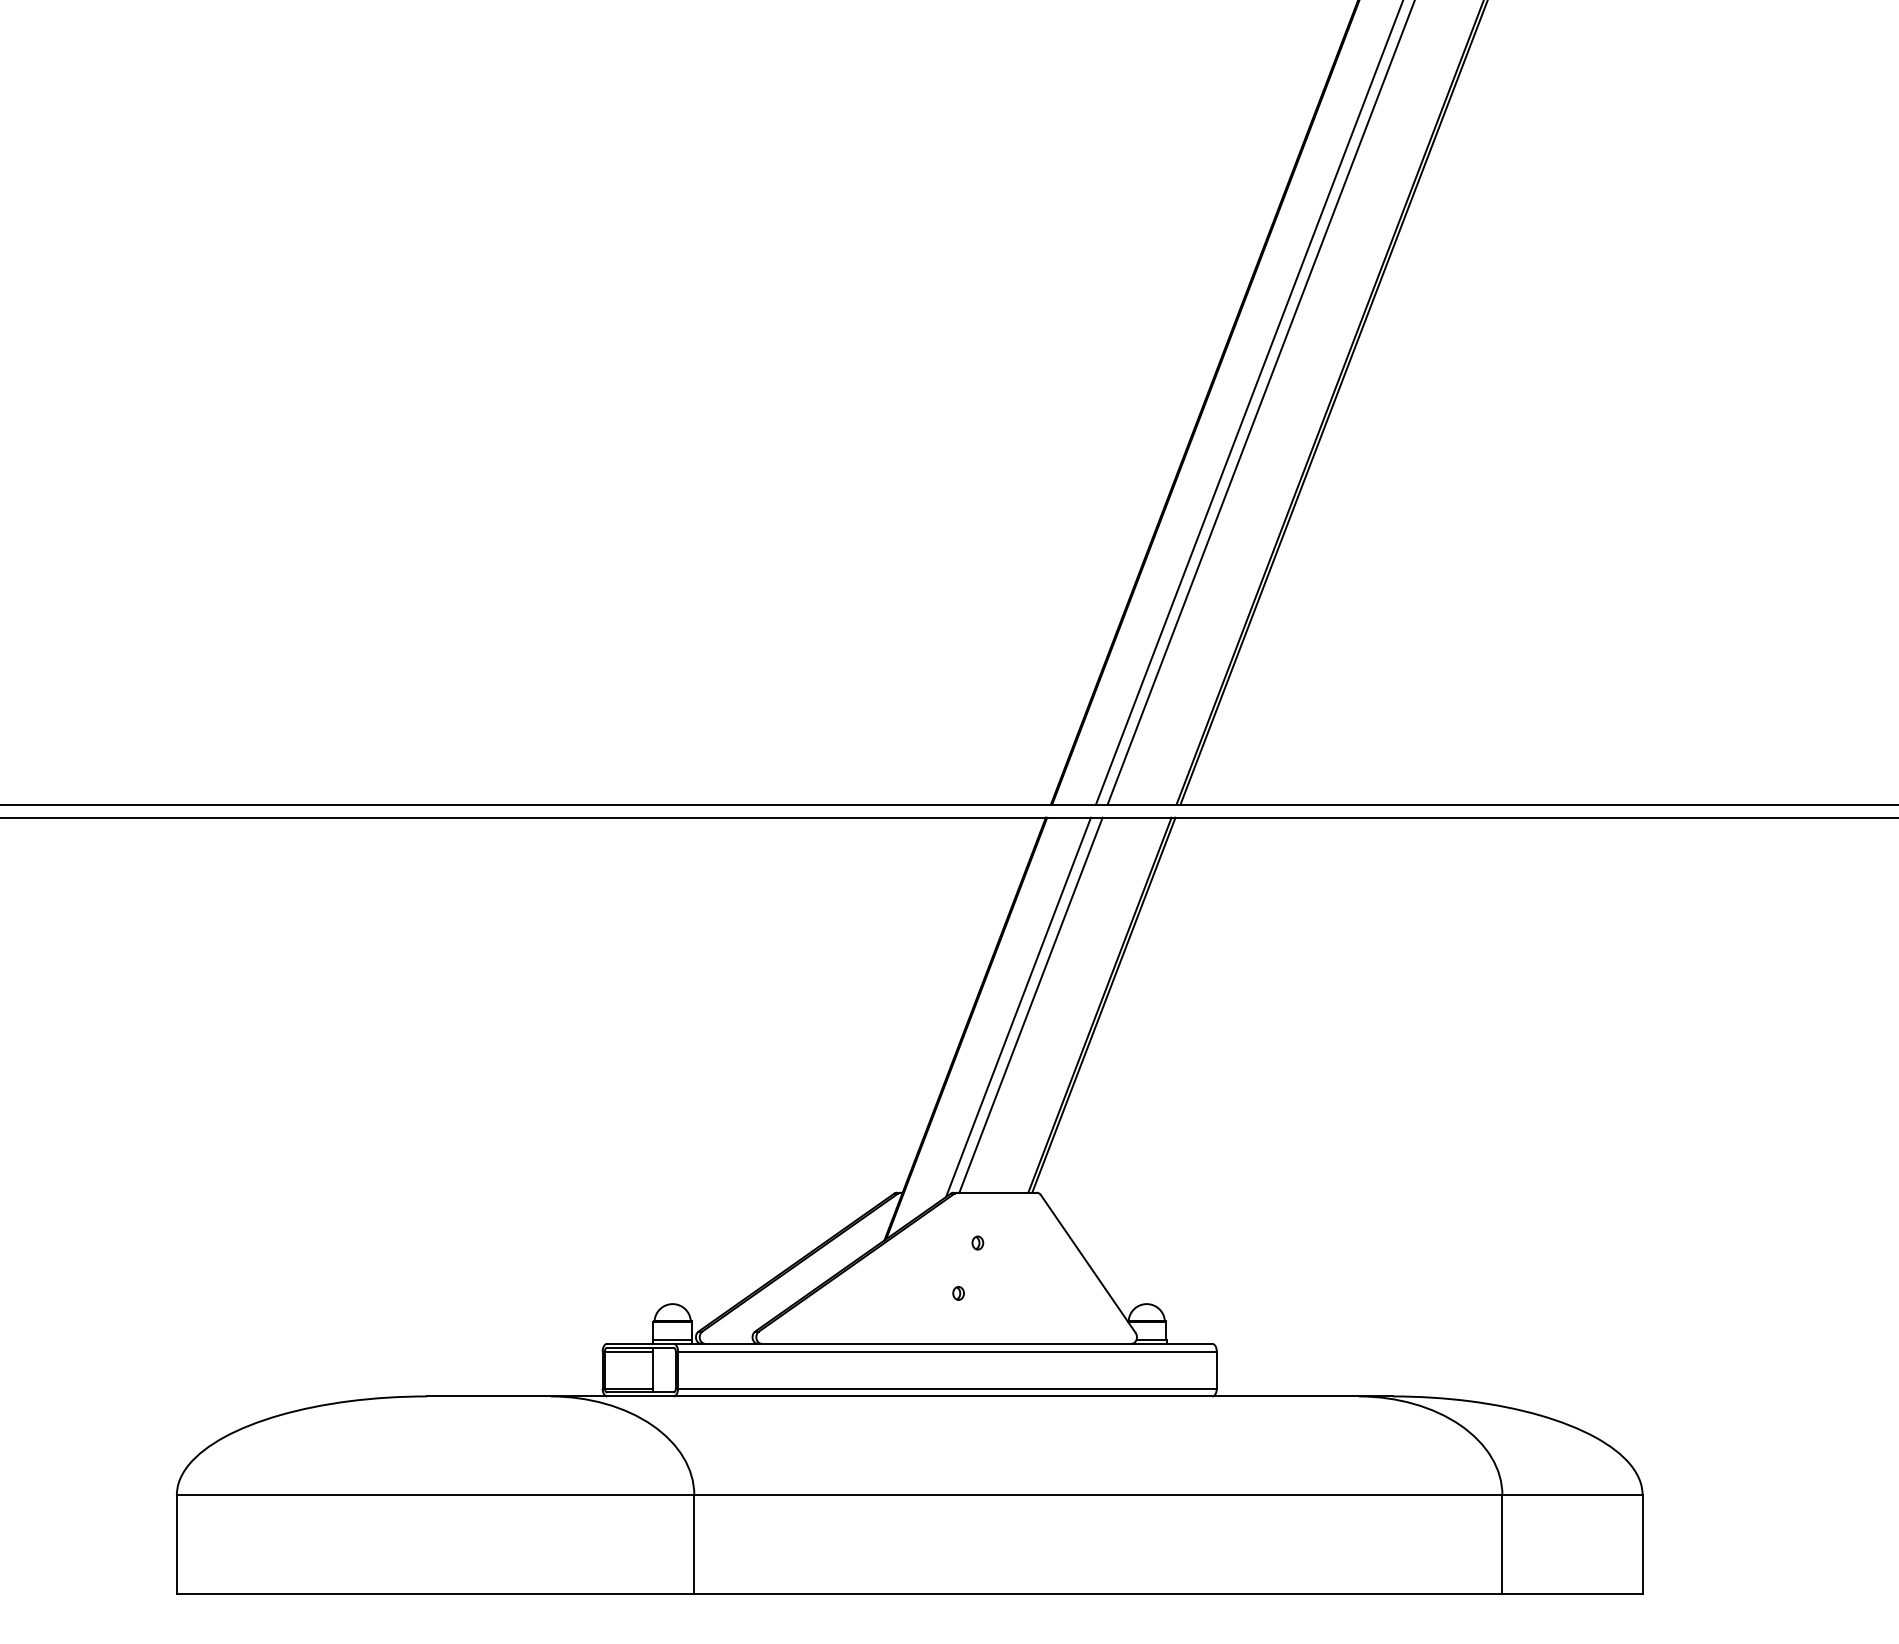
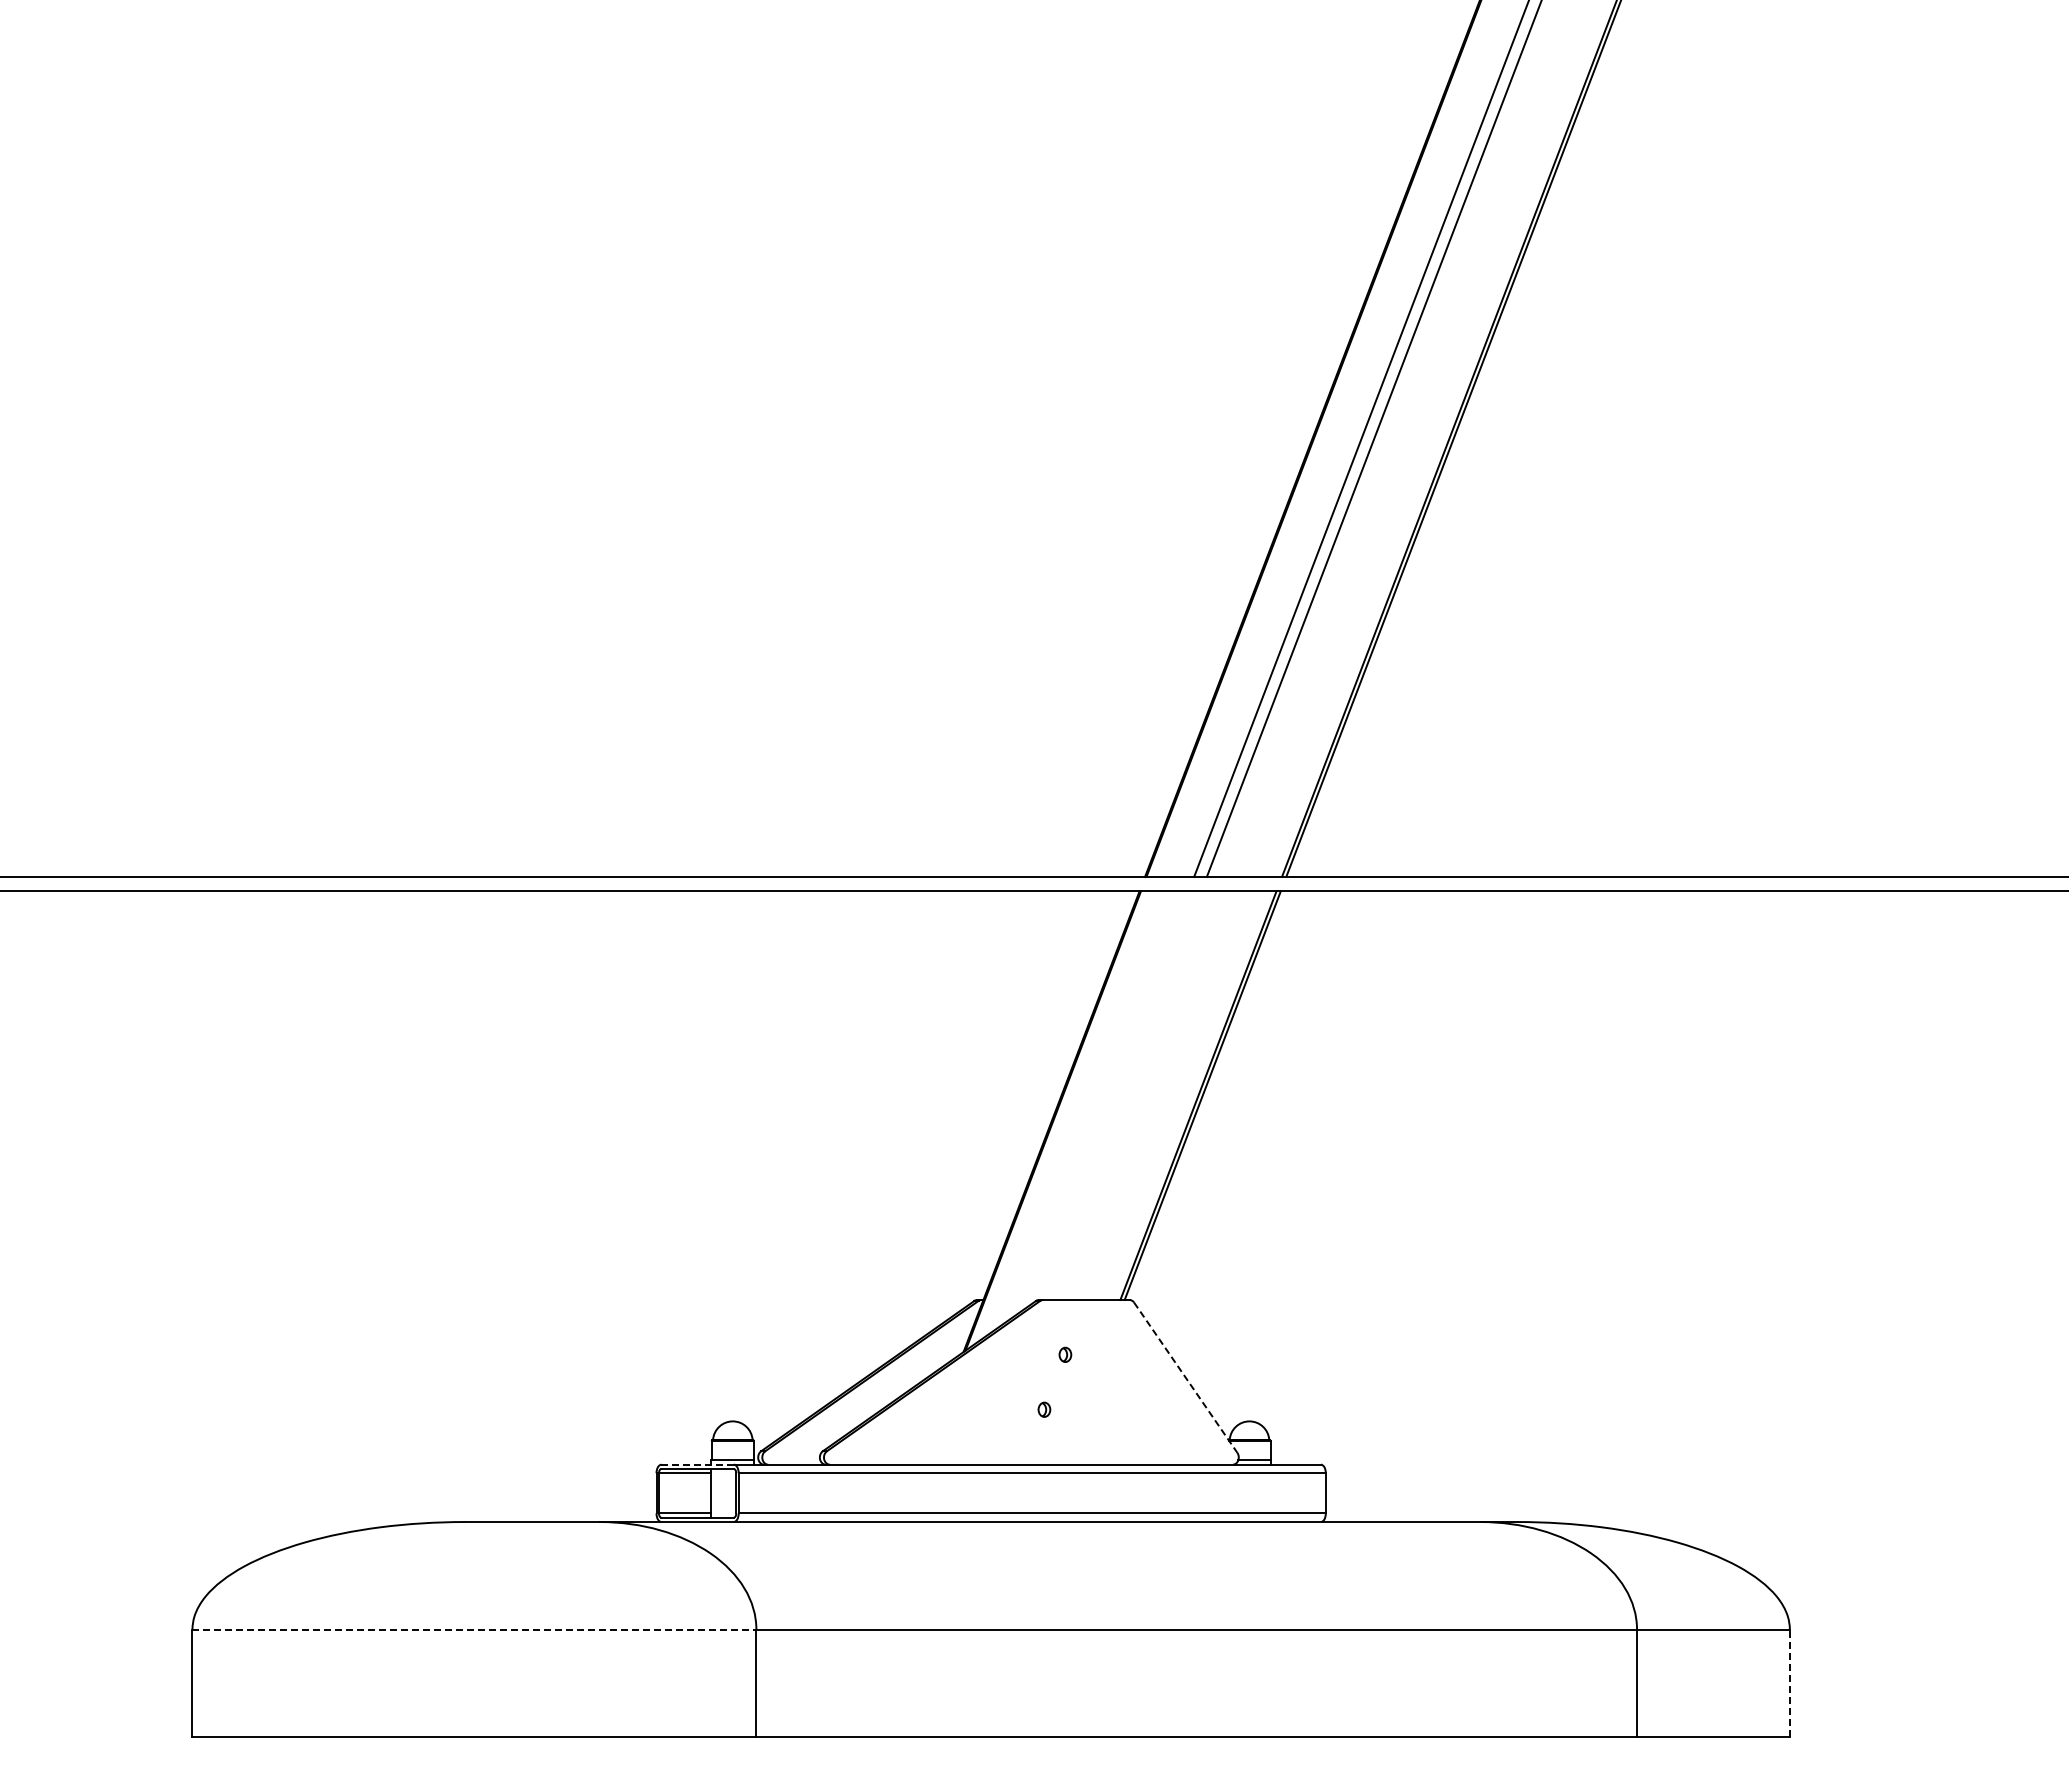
line: (1031, 1005) -> (1123, 1095), removed
line: (1018, 1006) -> (1109, 1097), removed
line: (1088, 1264) -> (1186, 1378), solid -> dashed
line: (640, 1343) -> (697, 1464), solid -> dashed
line: (435, 1495) -> (474, 1629), solid -> dashed
line: (1642, 1544) -> (1789, 1683), solid -> dashed

